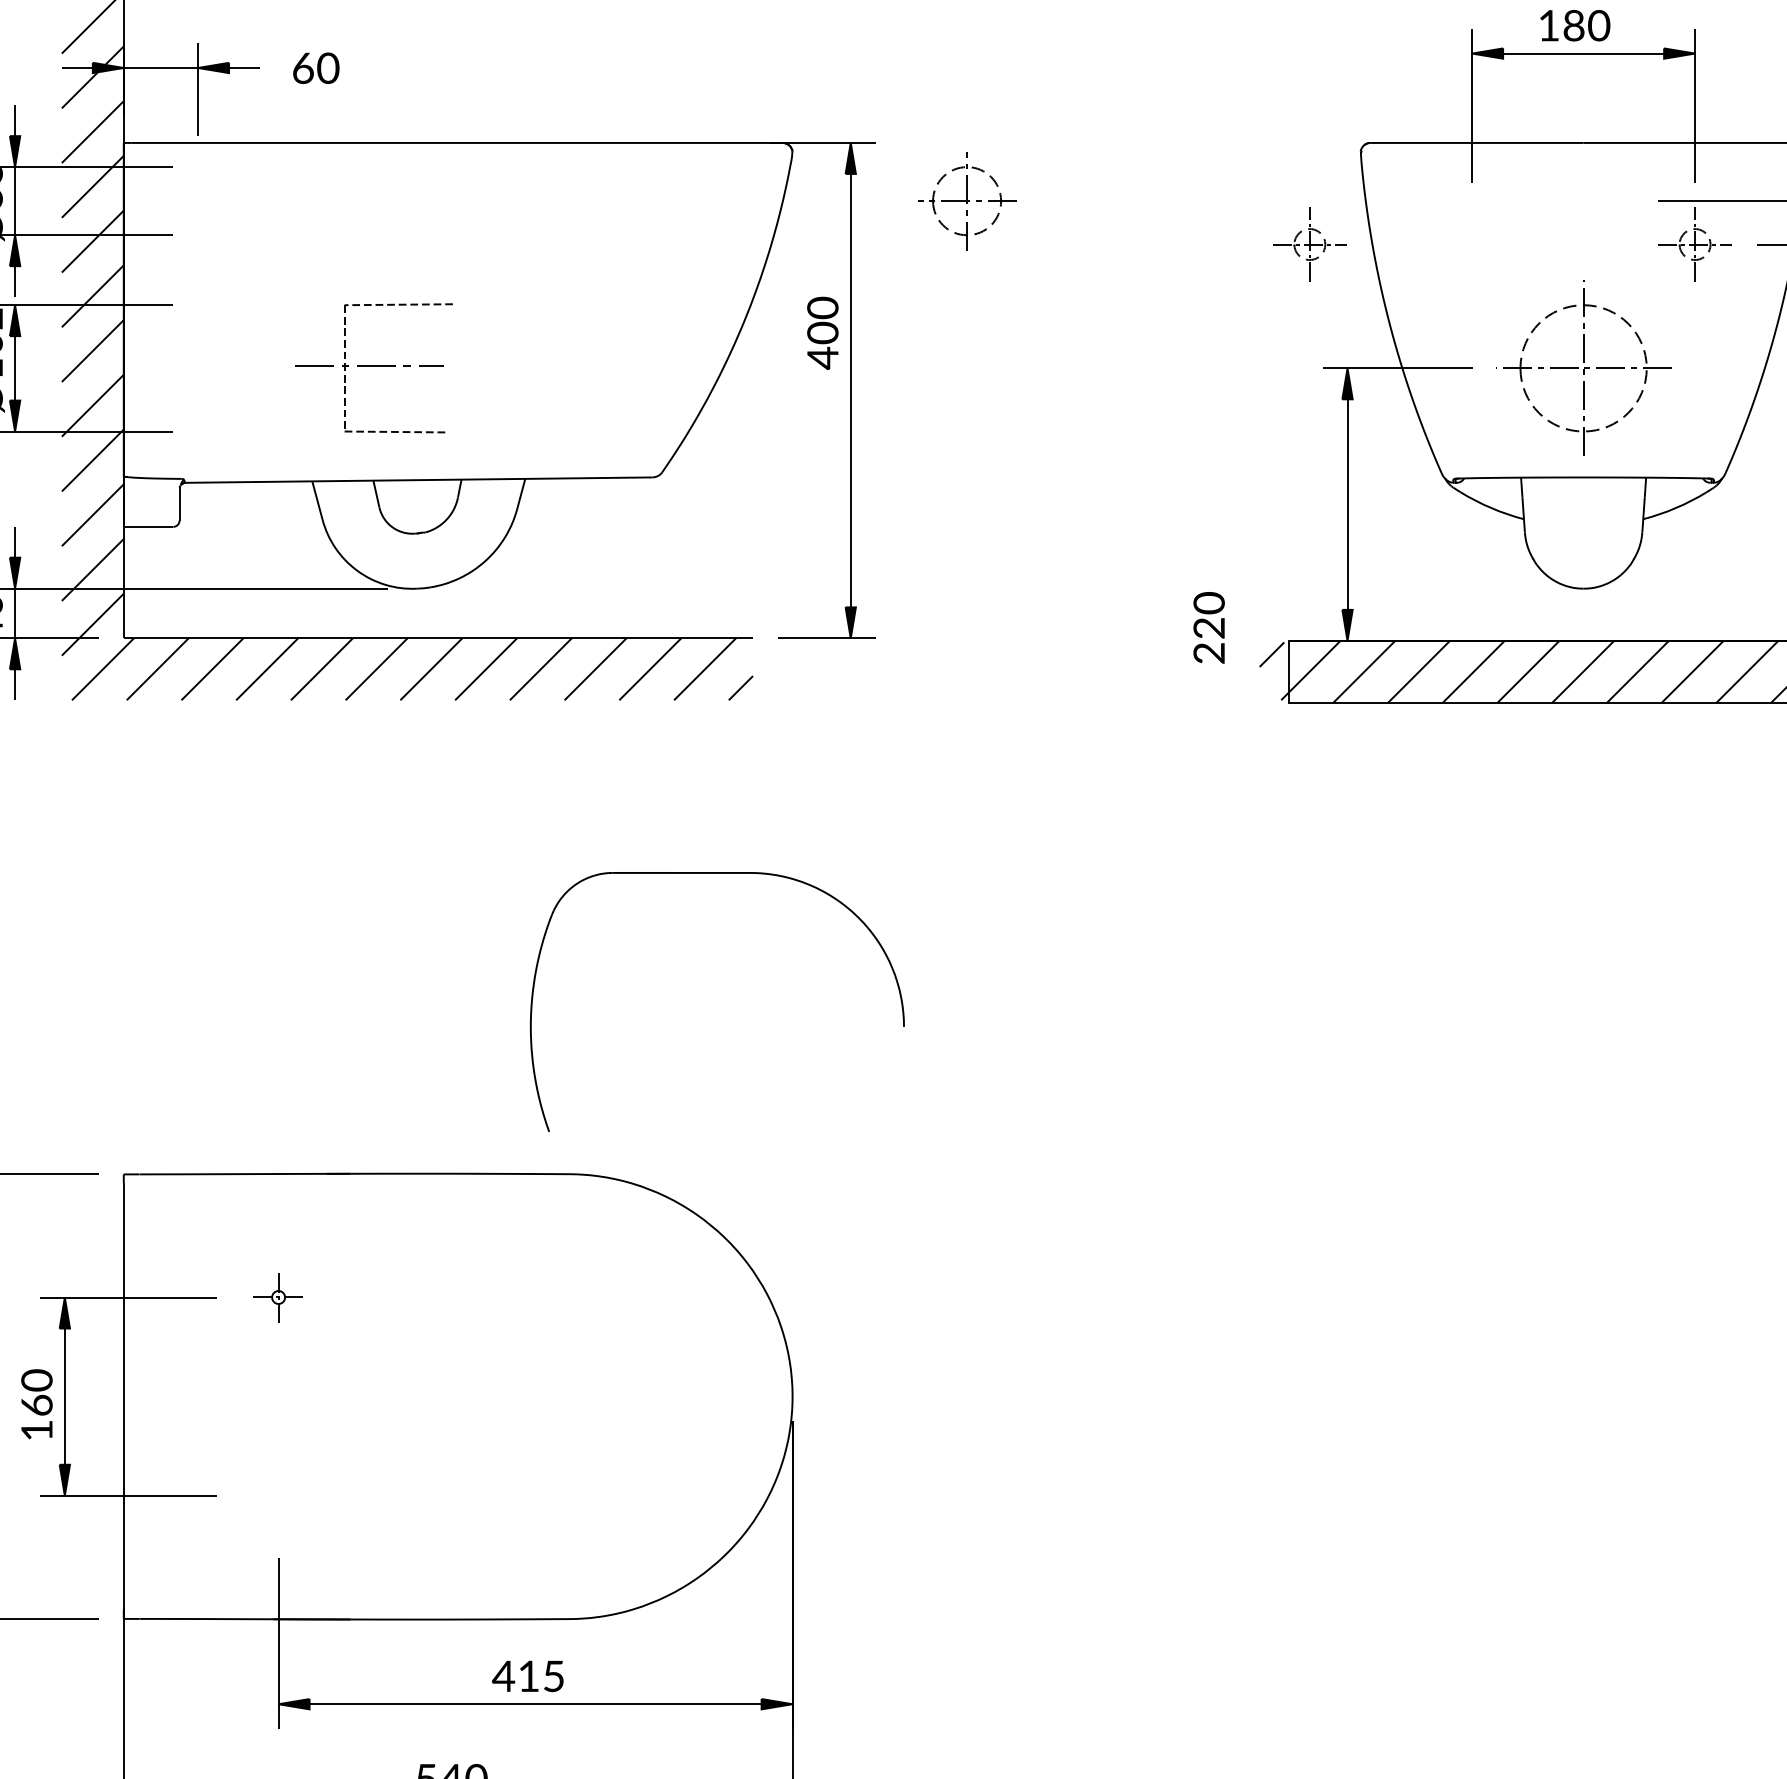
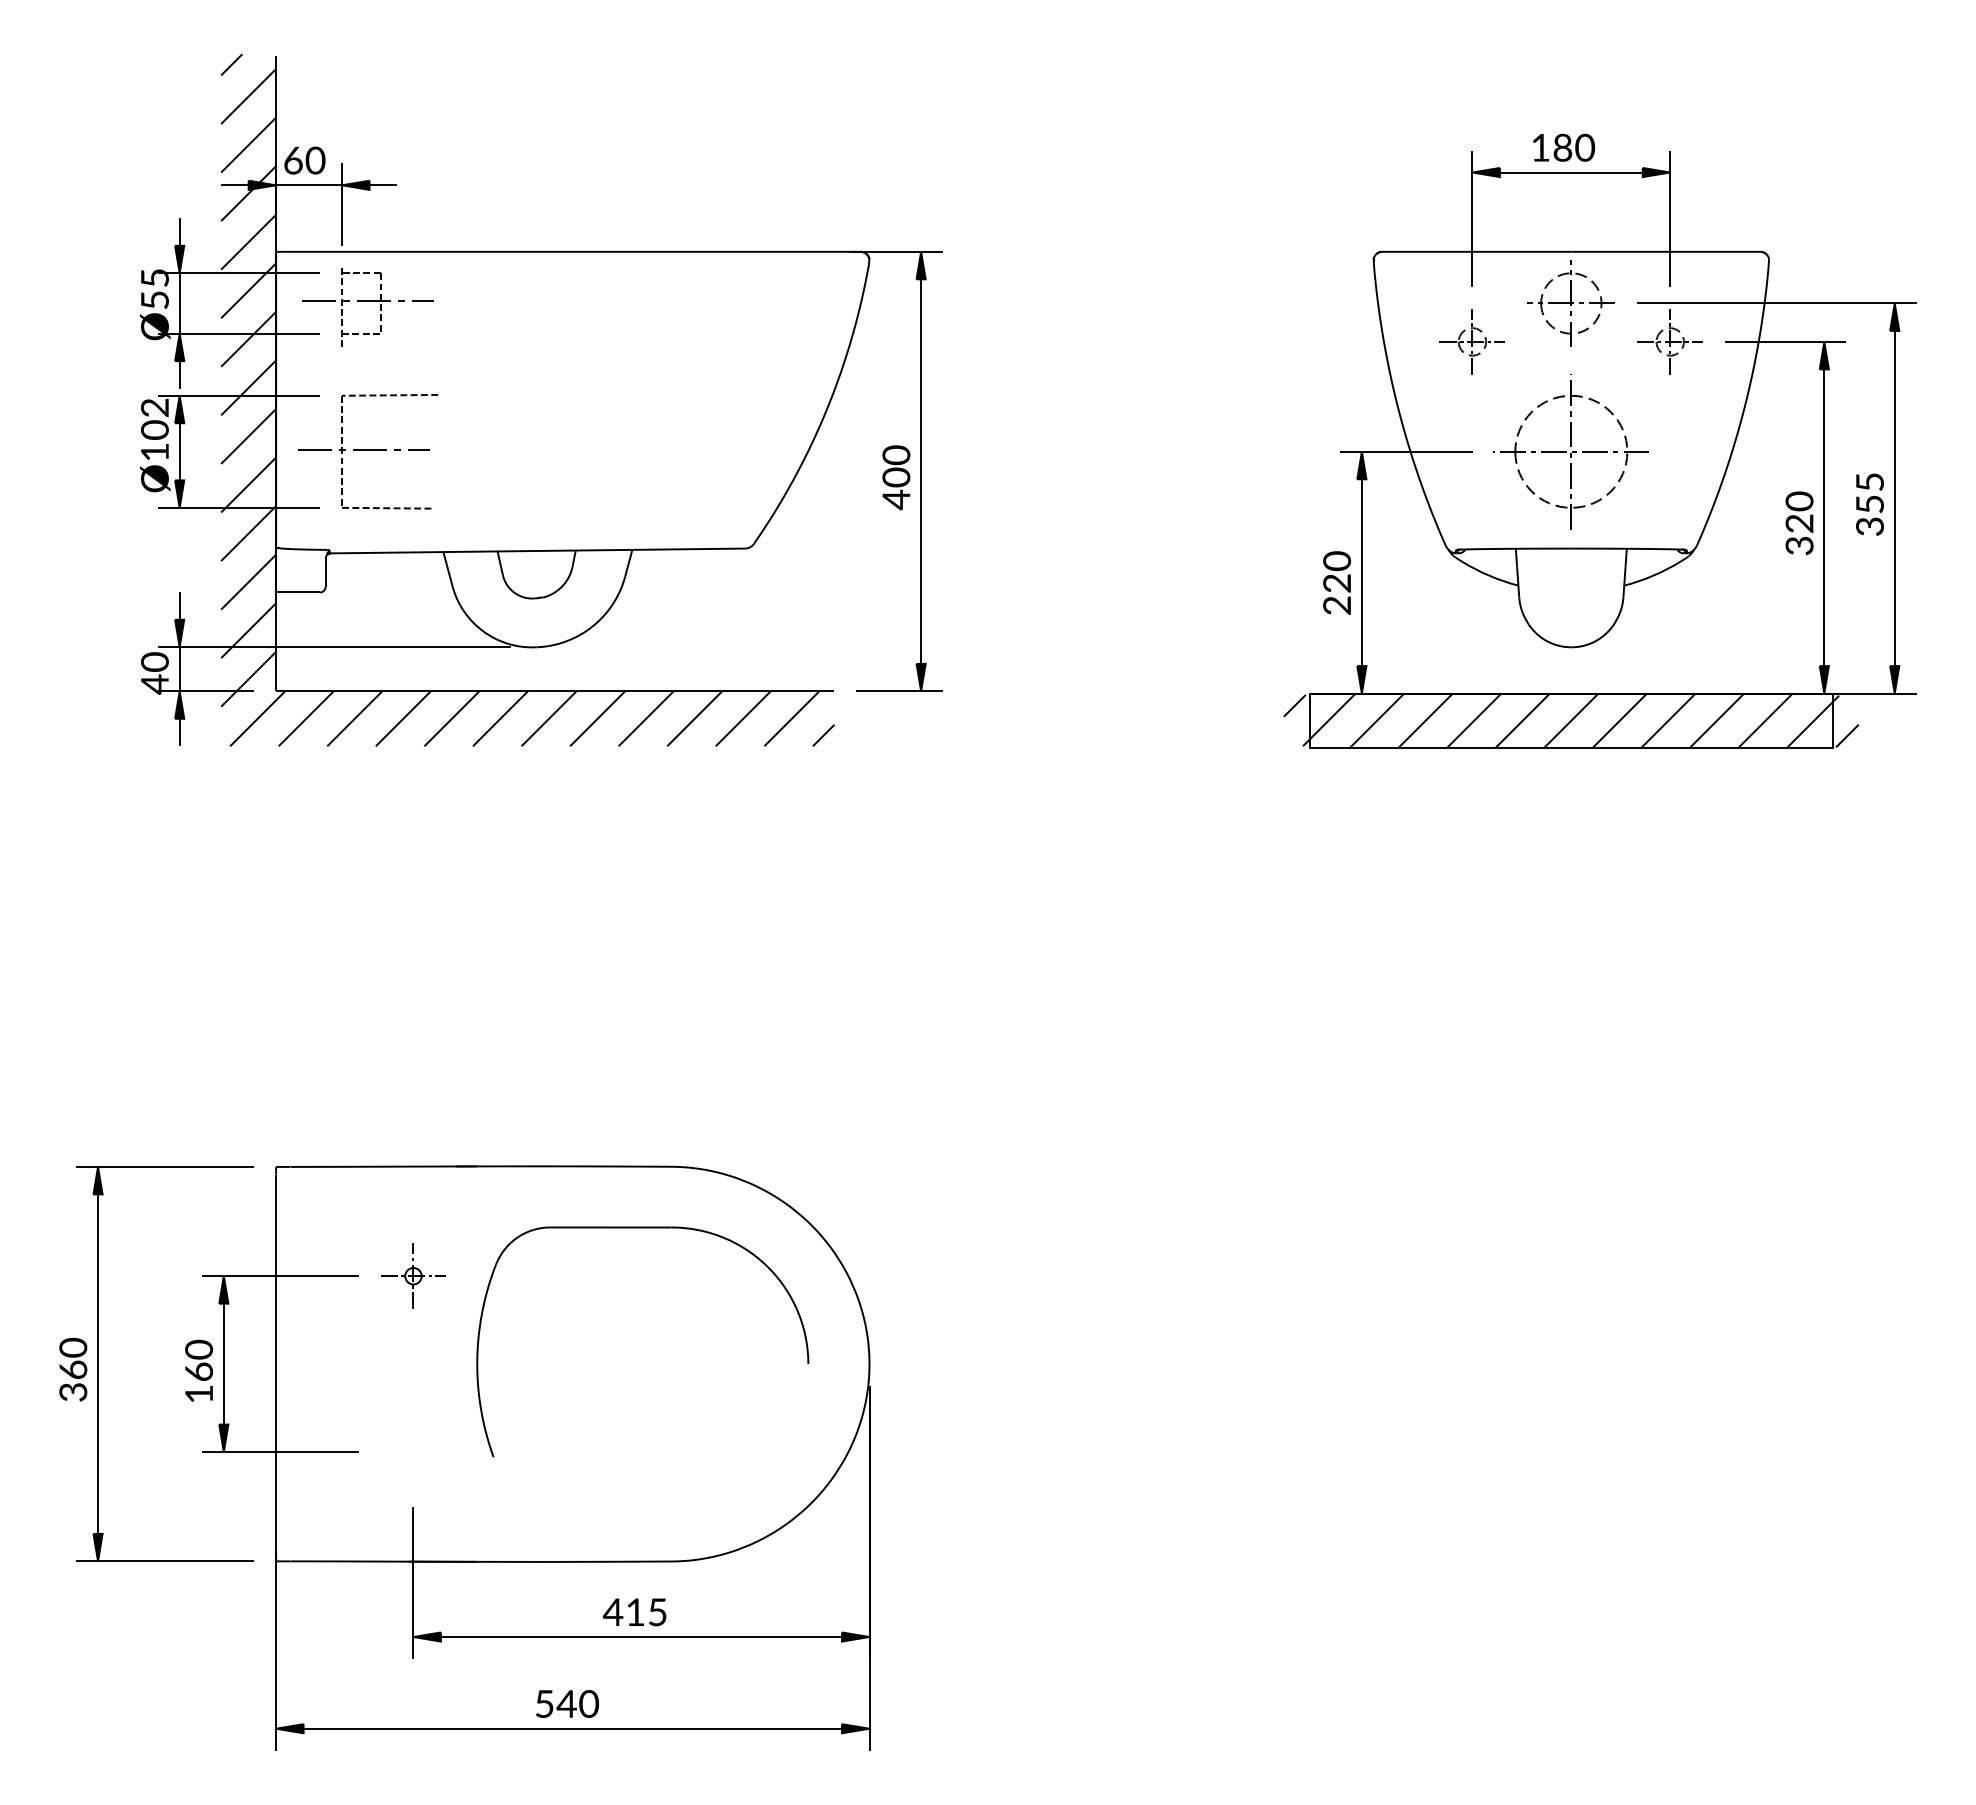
text: (315, 68) -> (304, 160), moved
part: (966, 201) -> (1570, 303), moved
part: (226, 205) -> (367, 307), added
part: (1308, 244) -> (1471, 341), moved
text: (823, 333) -> (896, 477), moved
part: (374, 368) -> (368, 451), moved
text: (1209, 627) -> (1337, 582), moved
part: (717, 874) -> (642, 1228), moved
part: (278, 1296) -> (413, 1275), size x1.43

